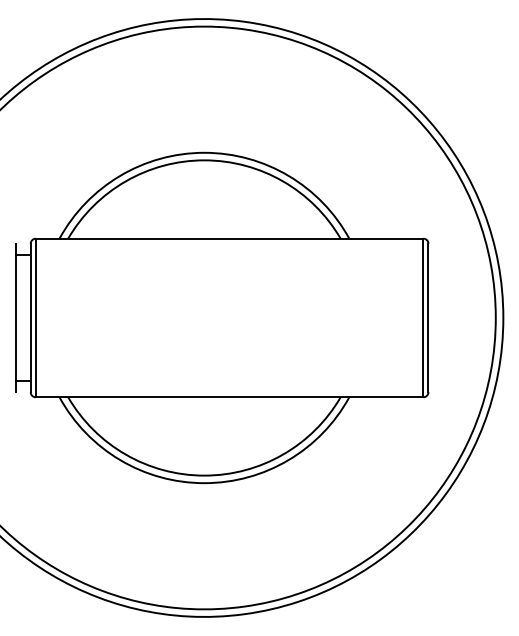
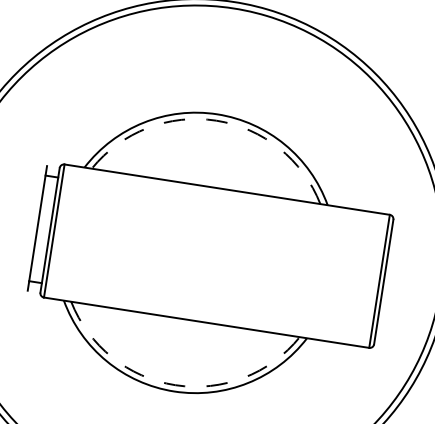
arc: (204, 160) -> (216, 120), solid -> dashed
arc: (204, 475) -> (175, 385), solid -> dashed

